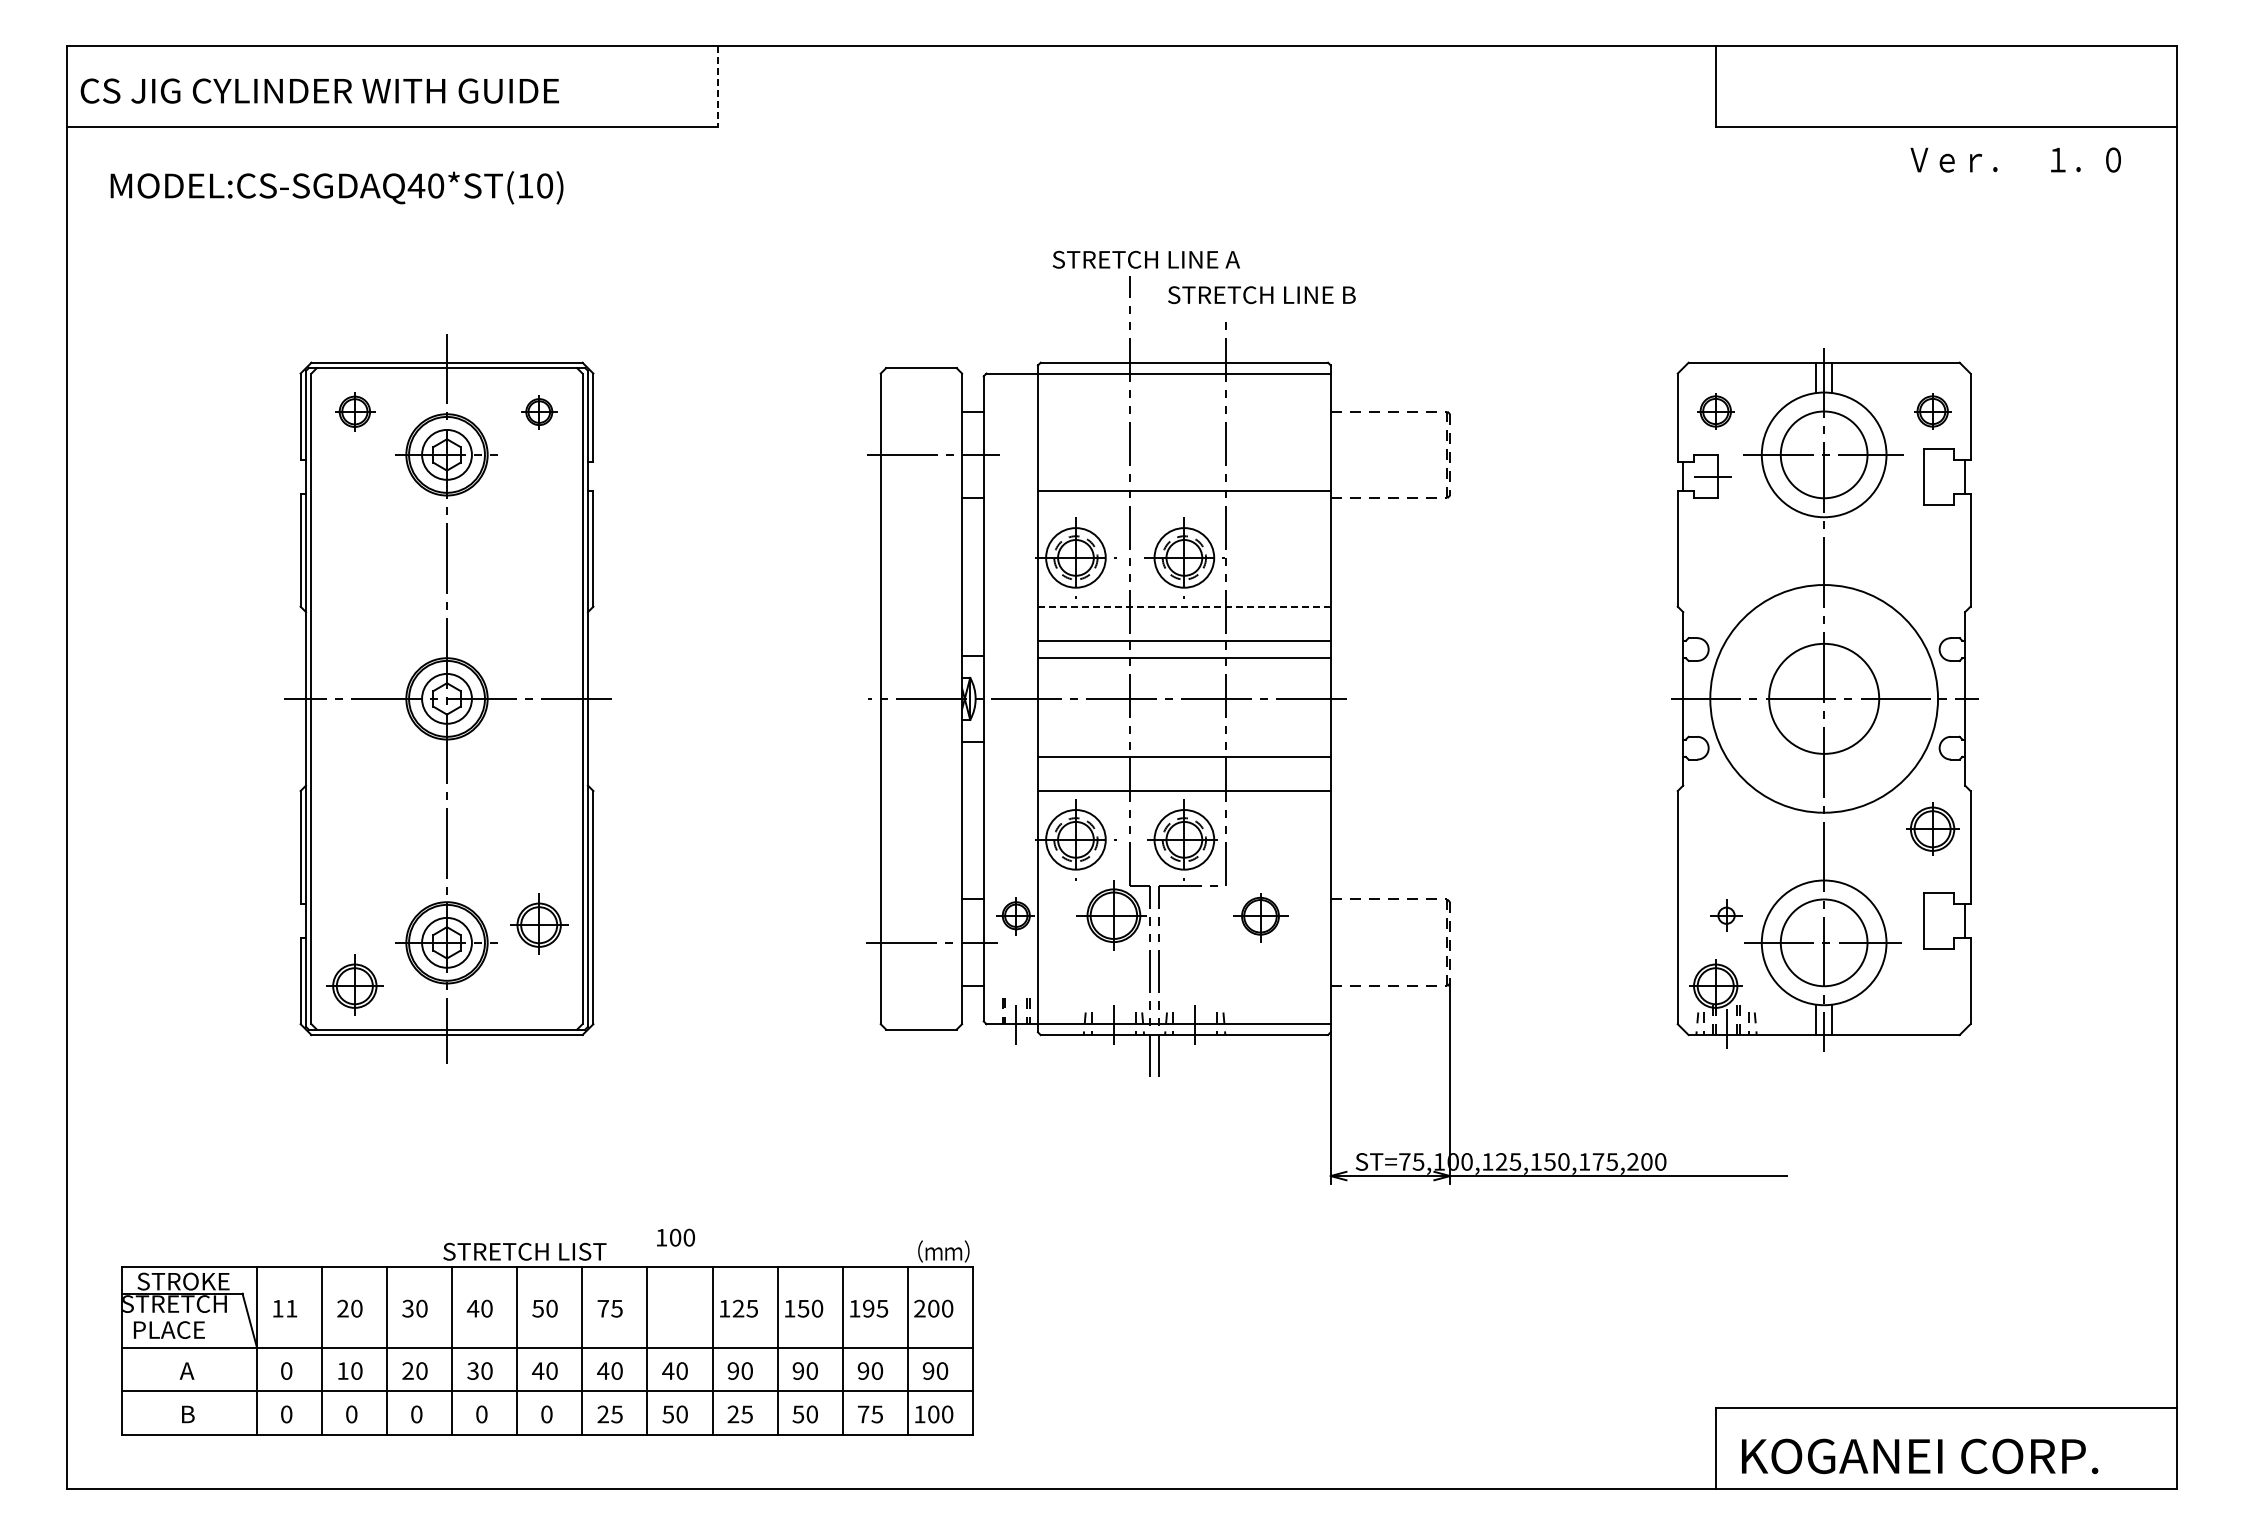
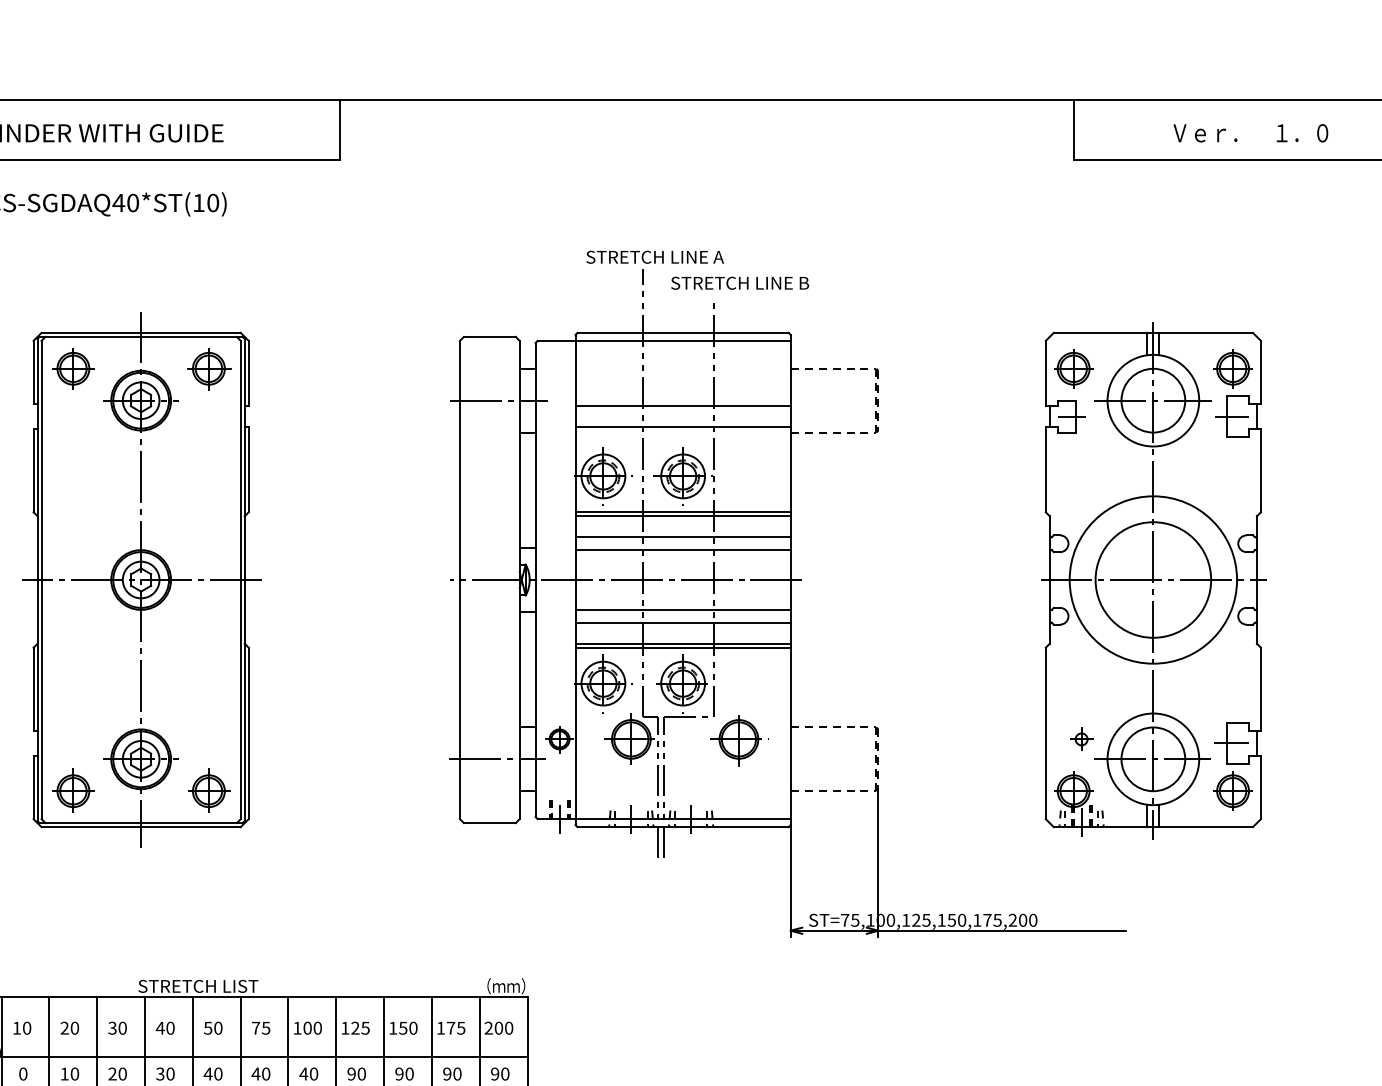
line: (717, 86) -> (339, 129), dashed -> solid
text: (2015, 159) -> (1250, 132), moved
part: (1715, 411) -> (1073, 368), size x1.43
part: (1932, 411) -> (1233, 368), size x1.43
part: (354, 412) -> (73, 369), size x1.43
part: (539, 412) -> (209, 369), size x1.67
line: (1184, 462) -> (683, 406), added
line: (1931, 476) -> (1232, 416), added
line: (1183, 606) -> (682, 512), dashed -> solid
line: (1184, 612) -> (683, 516), added
circle: (1823, 698) -> (1152, 579), size x1.43
line: (1184, 739) -> (683, 609), added
line: (1184, 785) -> (683, 643), added
part: (1932, 828) -> (1233, 790), moved
part: (1260, 917) -> (739, 740), size x1.43
line: (1930, 921) -> (1231, 743), added
part: (539, 923) -> (209, 789), moved
text: (675, 1237) -> (307, 1028), moved
text: (291, 1308) -> (26, 1028), 11 -> 10
text: (868, 1308) -> (450, 1028), 195 -> 175

